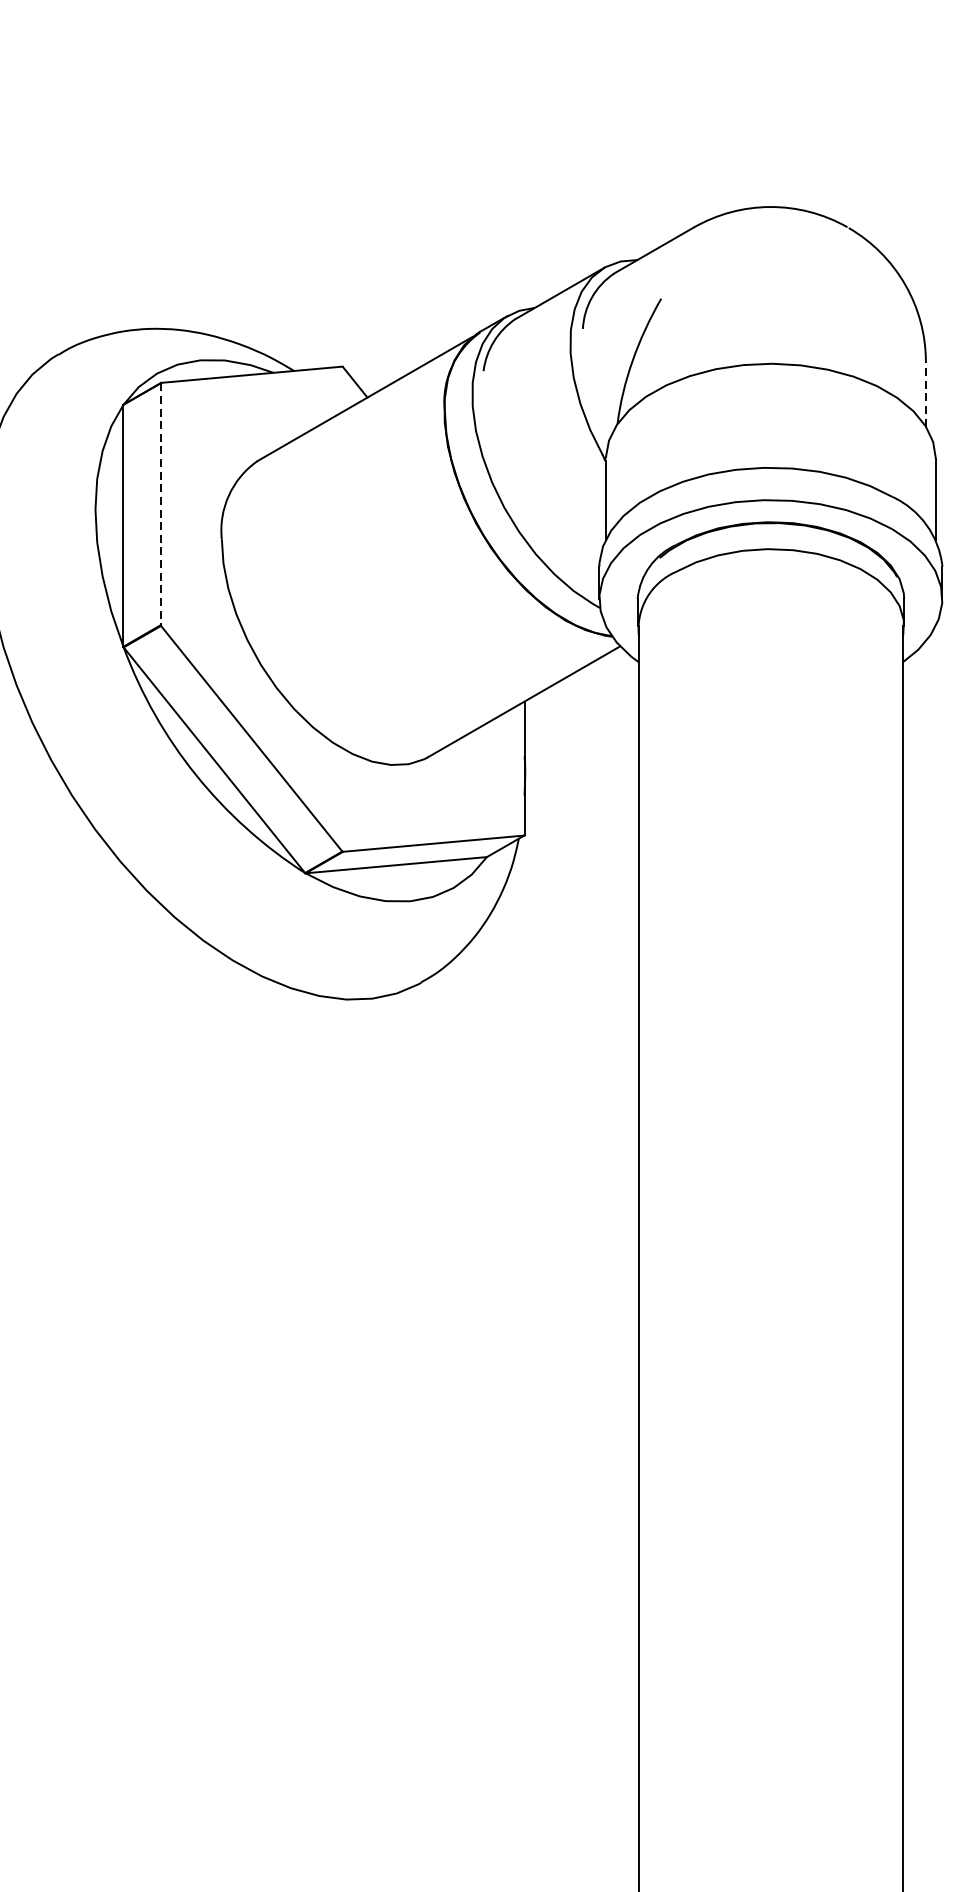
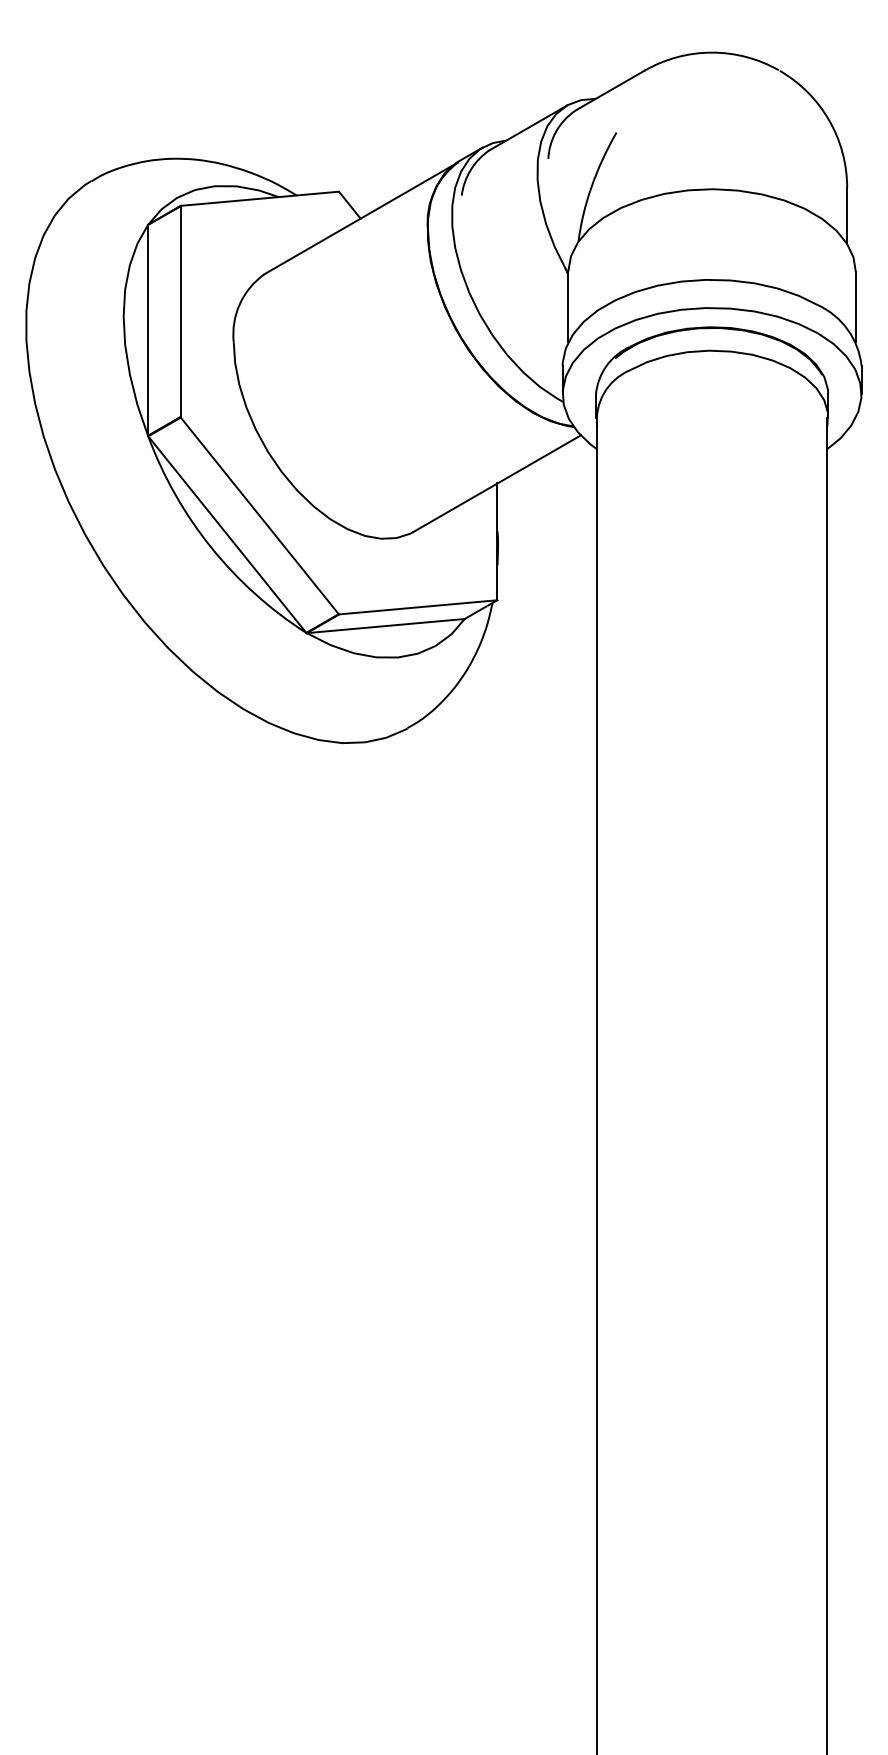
line: (926, 393) -> (847, 215), dashed -> solid
line: (160, 505) -> (180, 312), dashed -> solid

